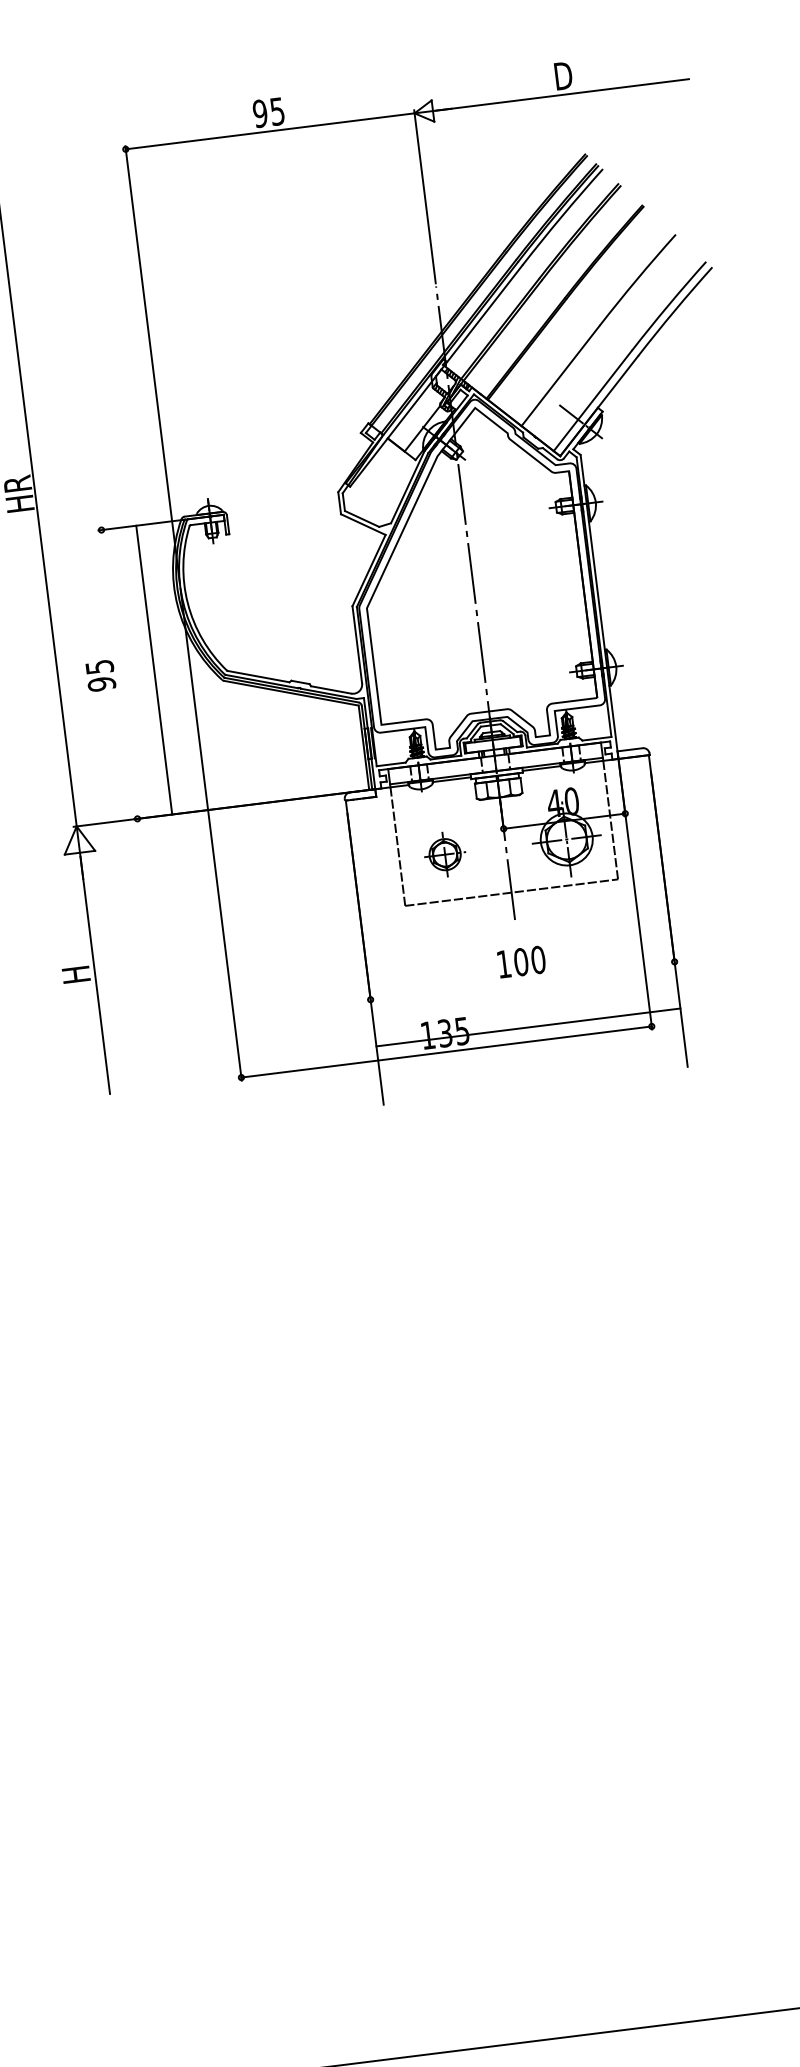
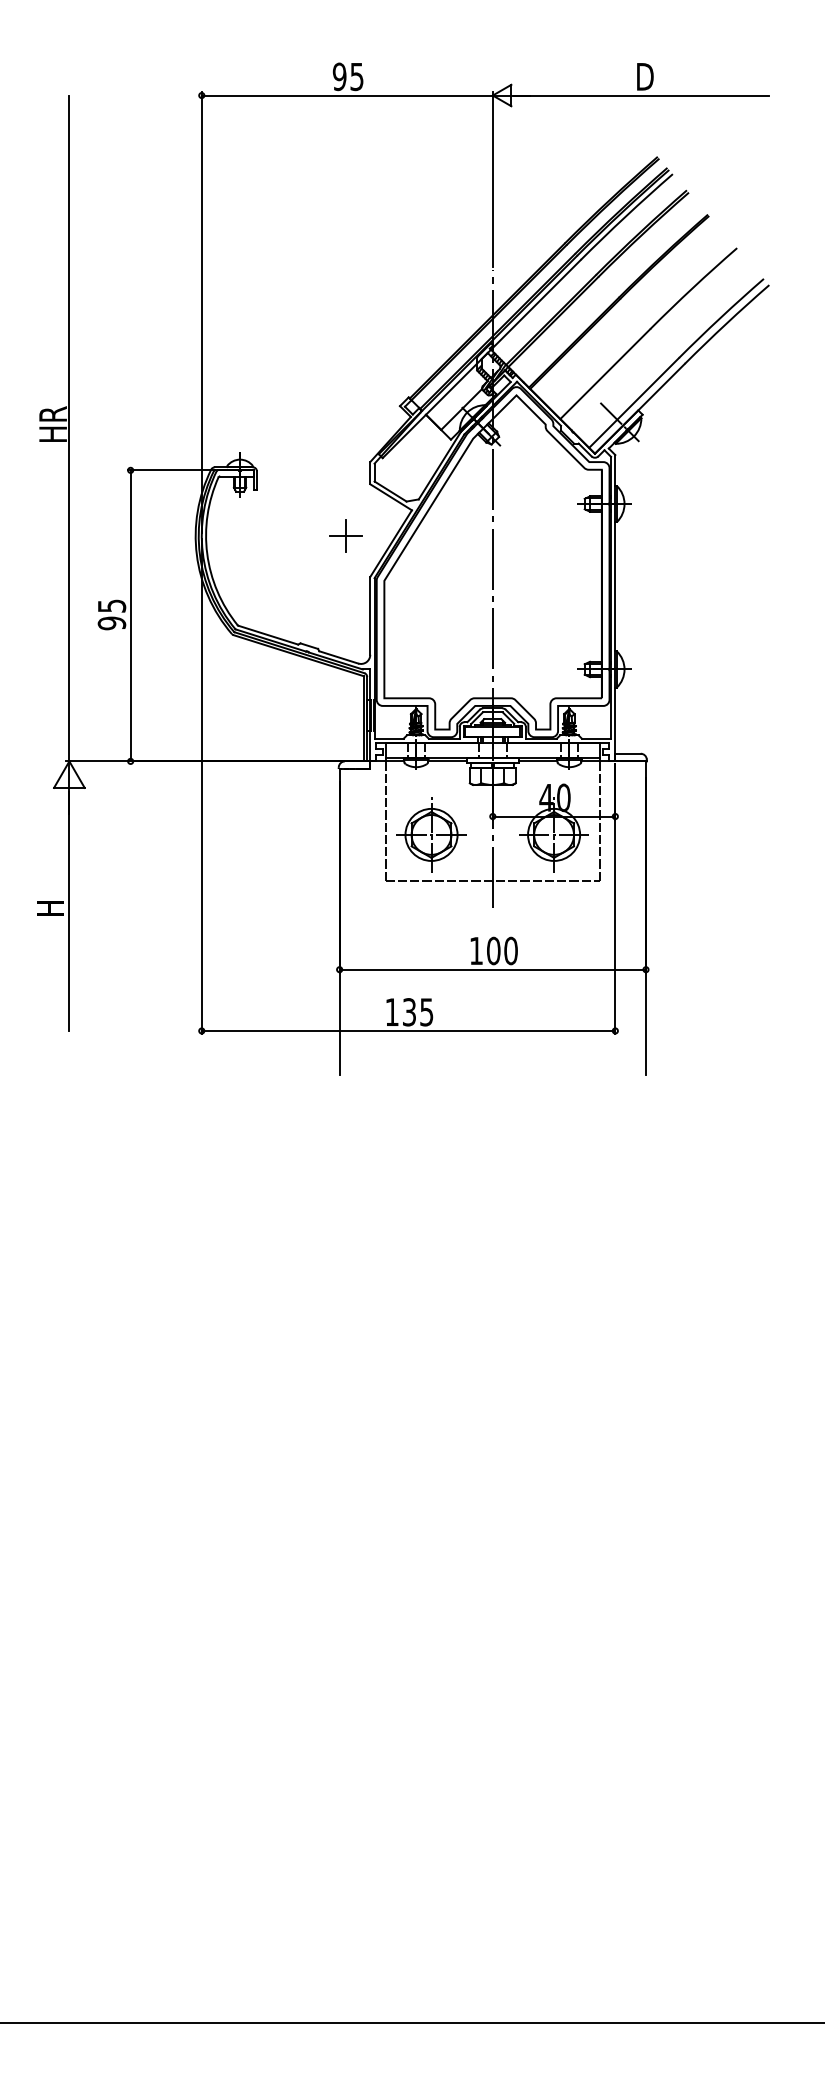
part: (322, 568) -> (345, 535), added
line: (154, 669) -> (130, 615), moved
part: (445, 854) -> (431, 834), size x1.67
line: (528, 1027) -> (492, 969), moved

